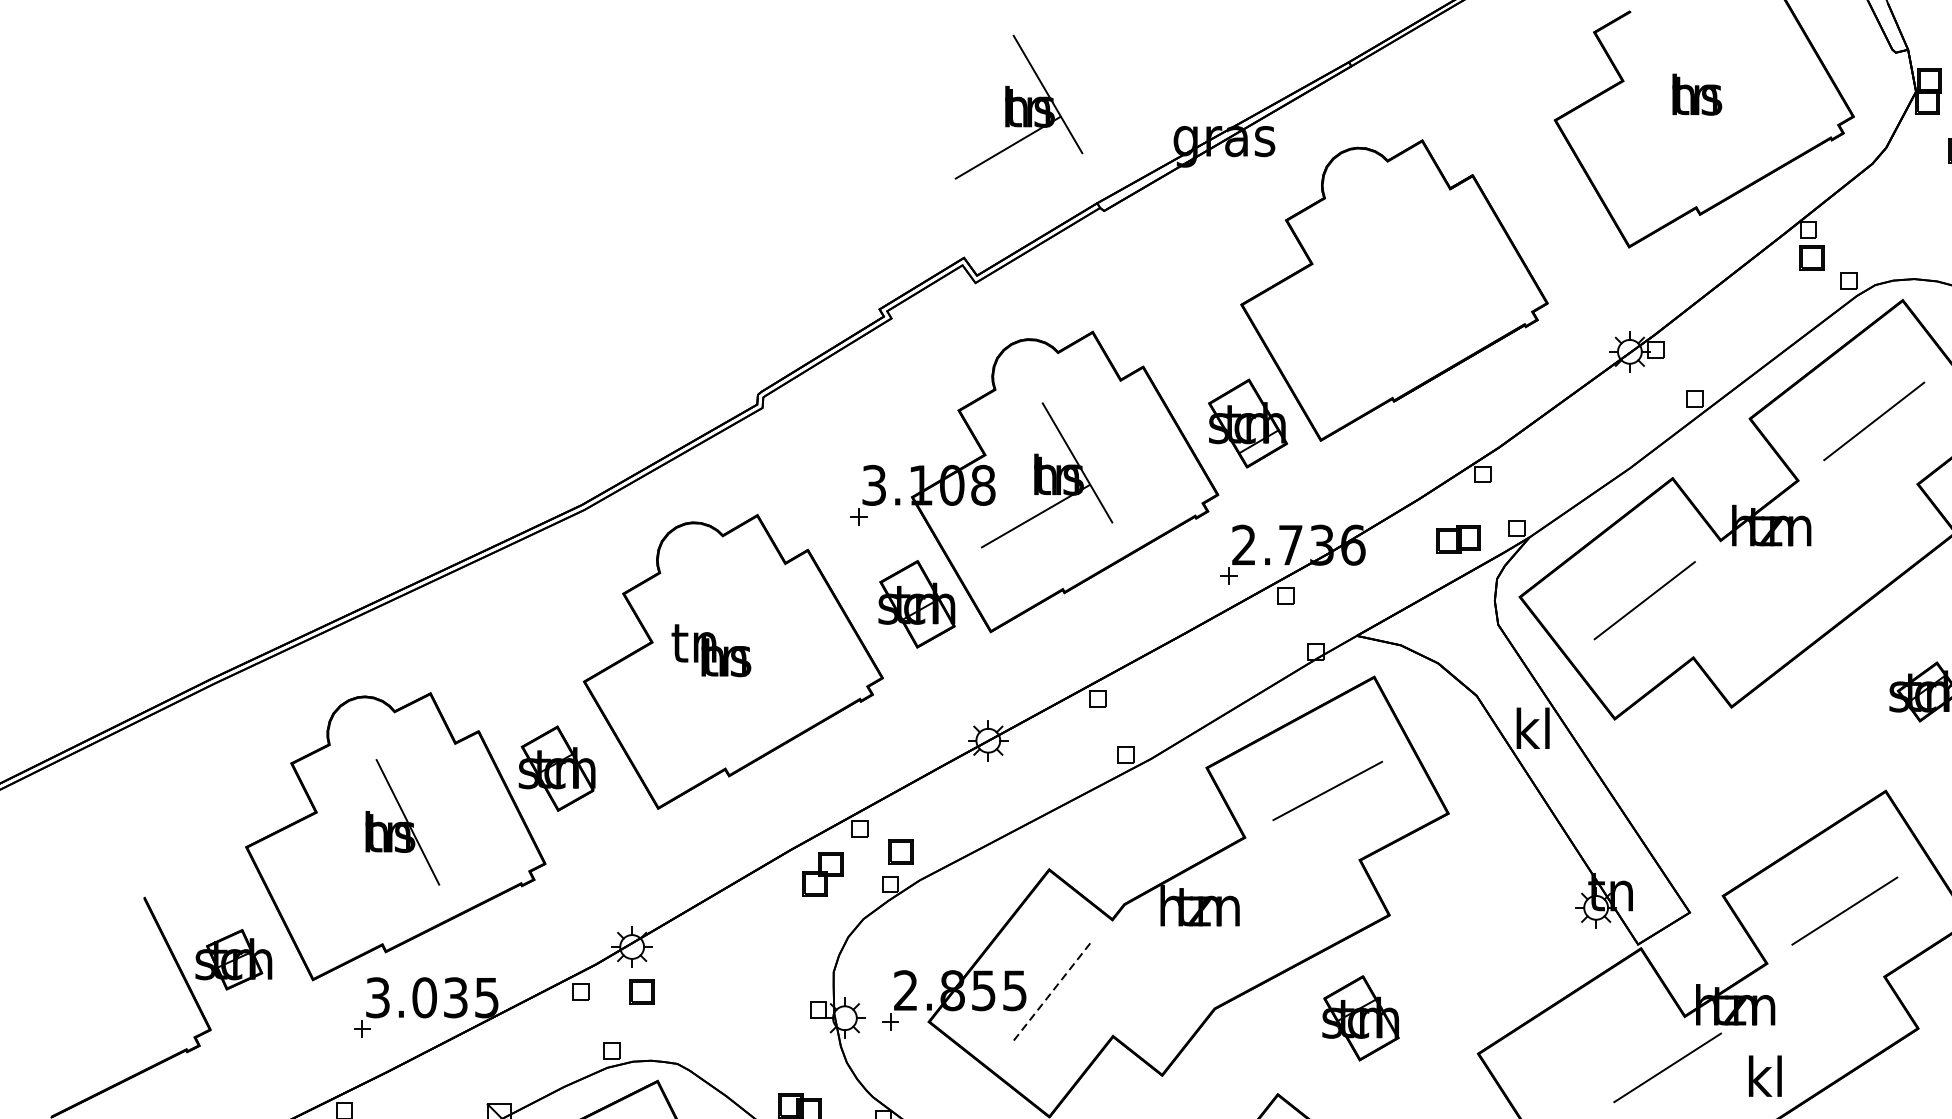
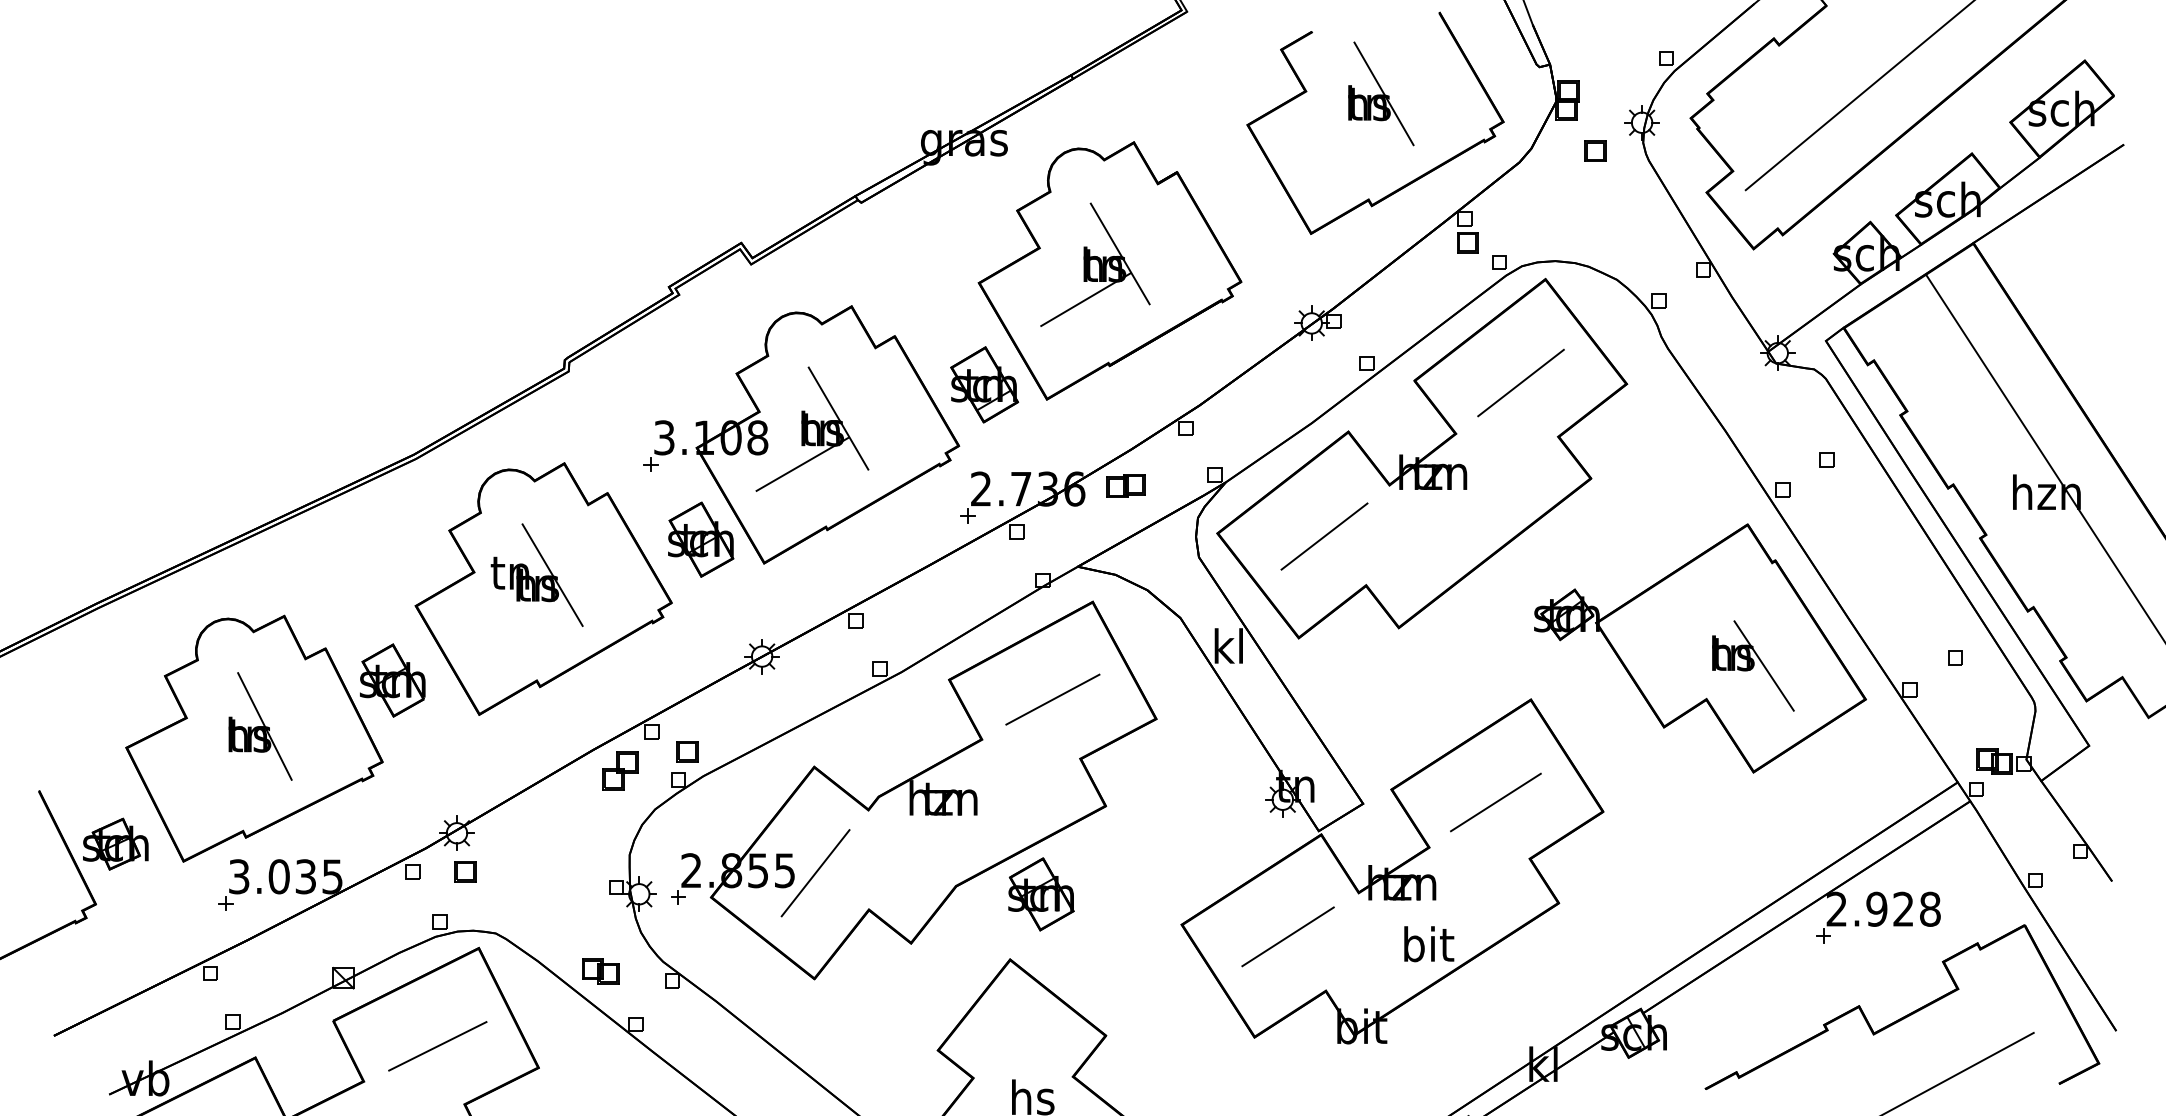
line: (1713, 83) -> (1383, 93), added
part: (1019, 106) -> (1095, 264), moved
part: (1458, 538) -> (1125, 485), moved
line: (743, 644) -> (552, 574), added
line: (1050, 993) -> (815, 873), dashed -> solid
part: (1361, 1018) -> (1041, 894), moved
line: (1666, 1067) -> (1287, 936), moved
text: (1767, 1076) -> (1429, 944), kl -> bit

